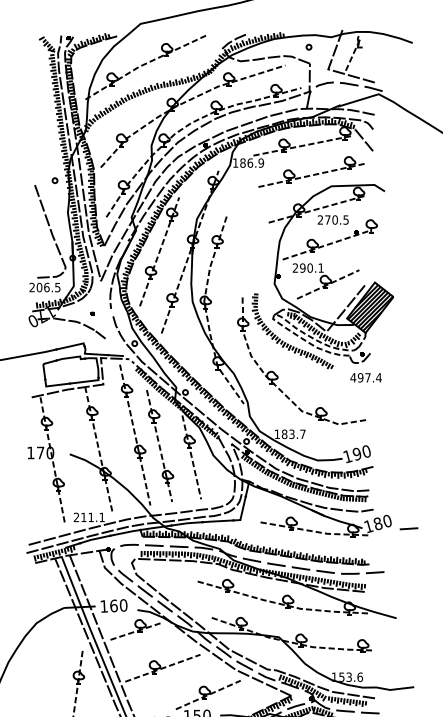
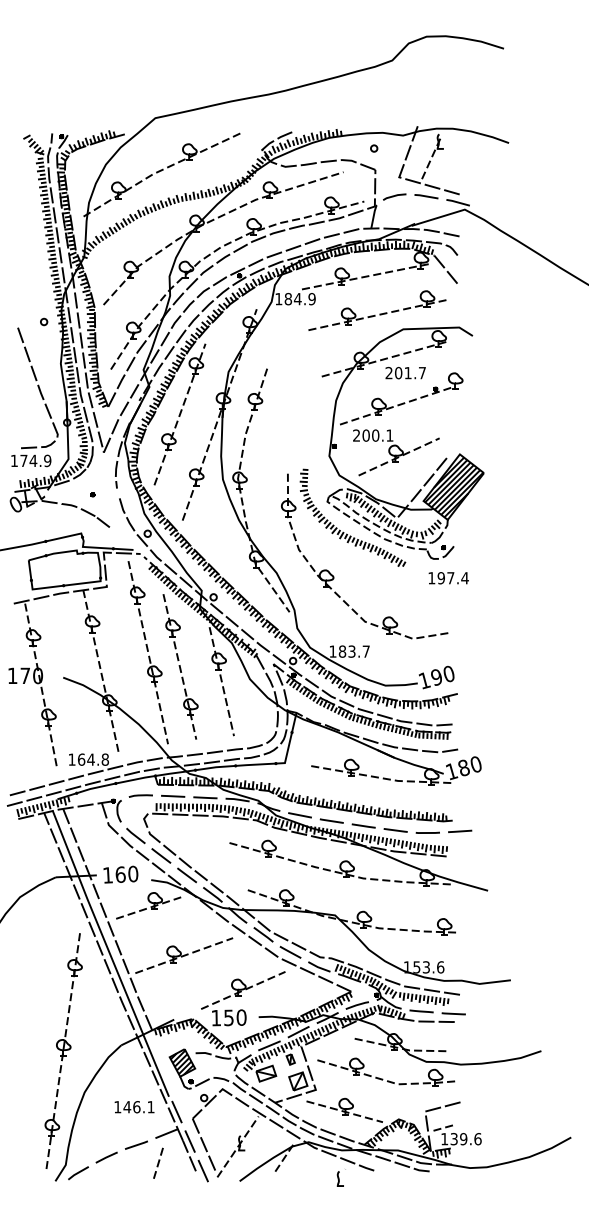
text: (250, 163) -> (297, 299), 186.9 -> 184.9
text: (336, 219) -> (410, 372), 270.5 -> 201.7
text: (302, 268) -> (365, 435), 290.1 -> 200.1
text: (44, 287) -> (30, 460), 206.5 -> 174.9
text: (353, 378) -> (431, 578), 497.4 -> 197.4
text: (89, 517) -> (88, 759), 211.1 -> 164.8
line: (409, 528) -> (504, 773), removed

